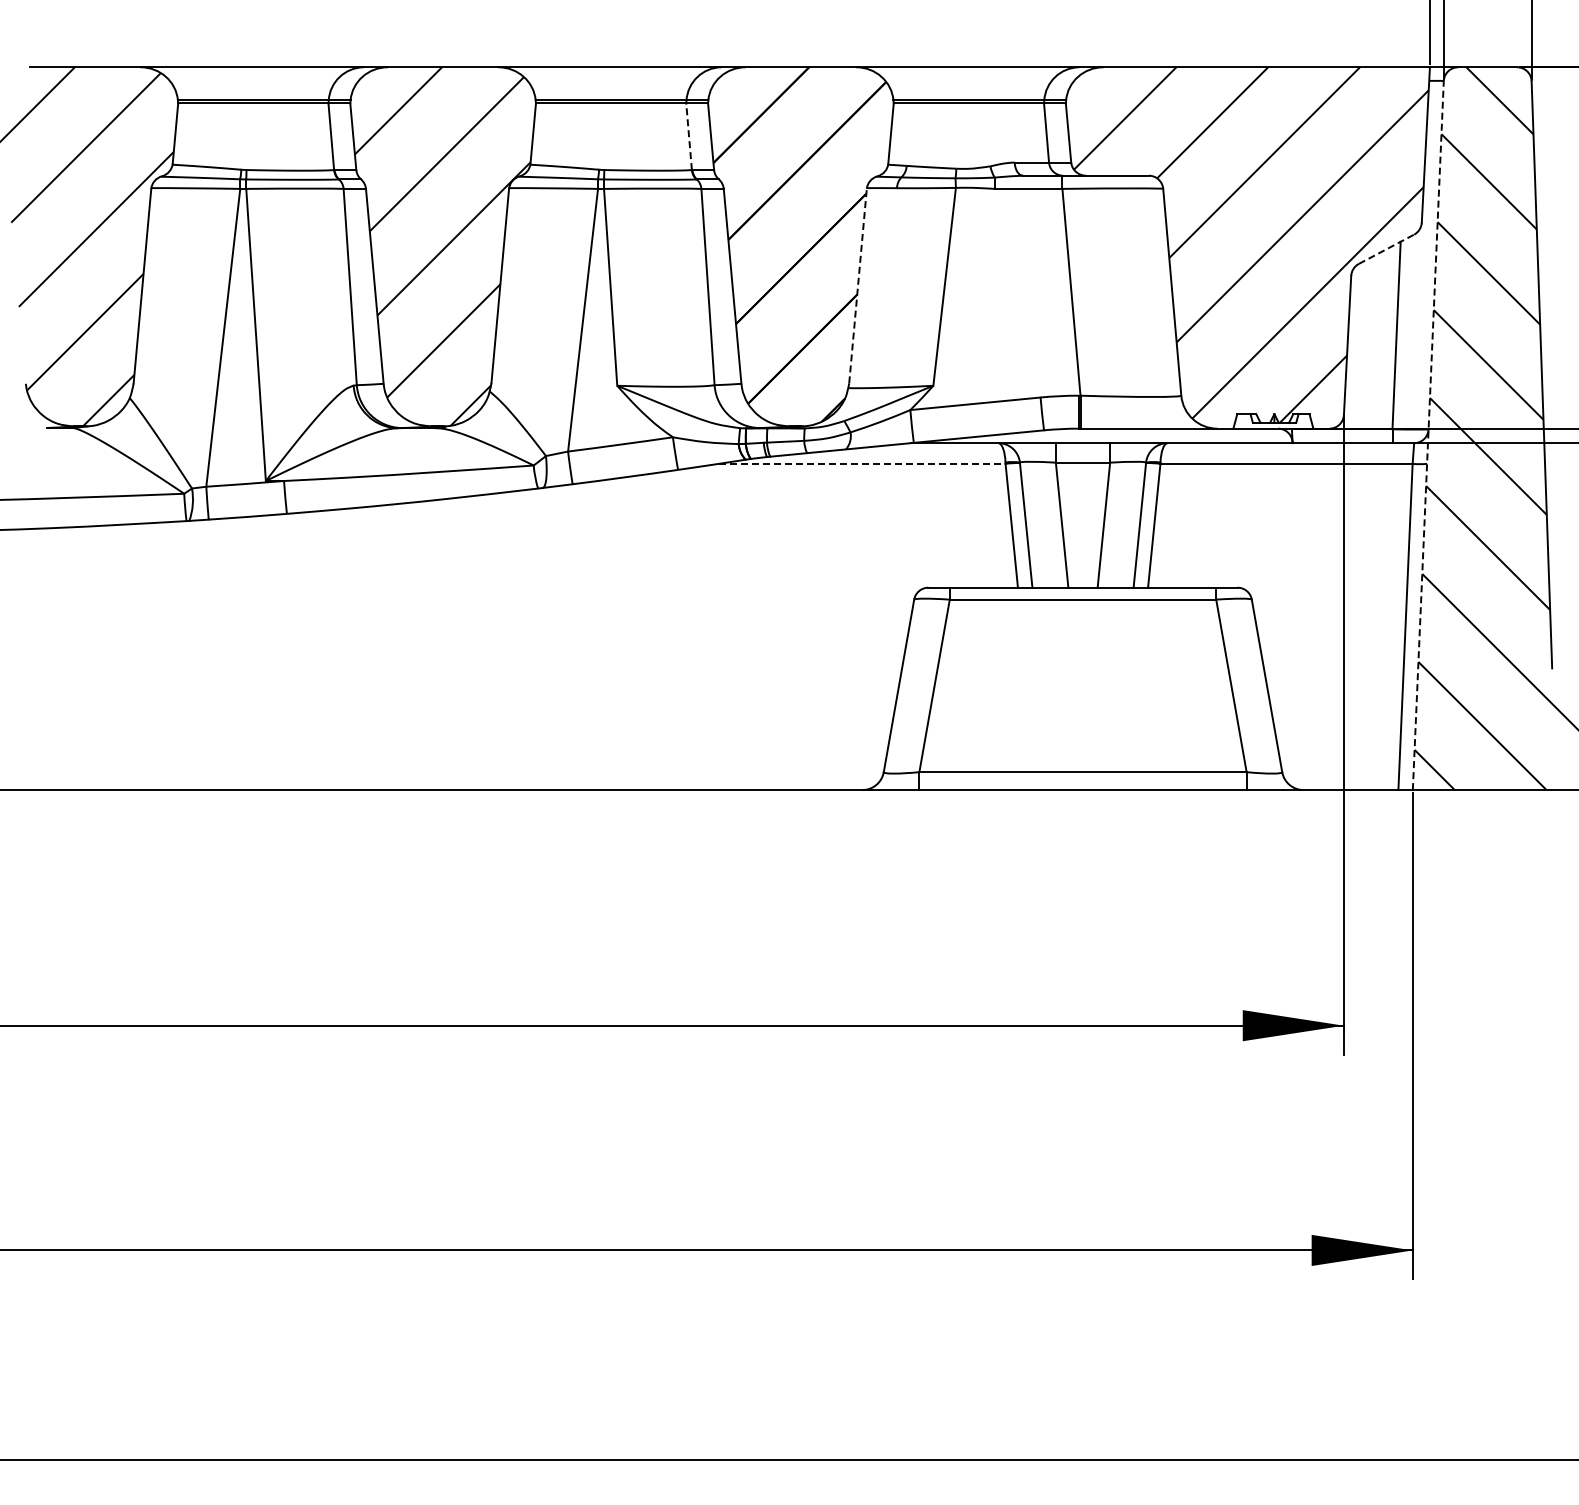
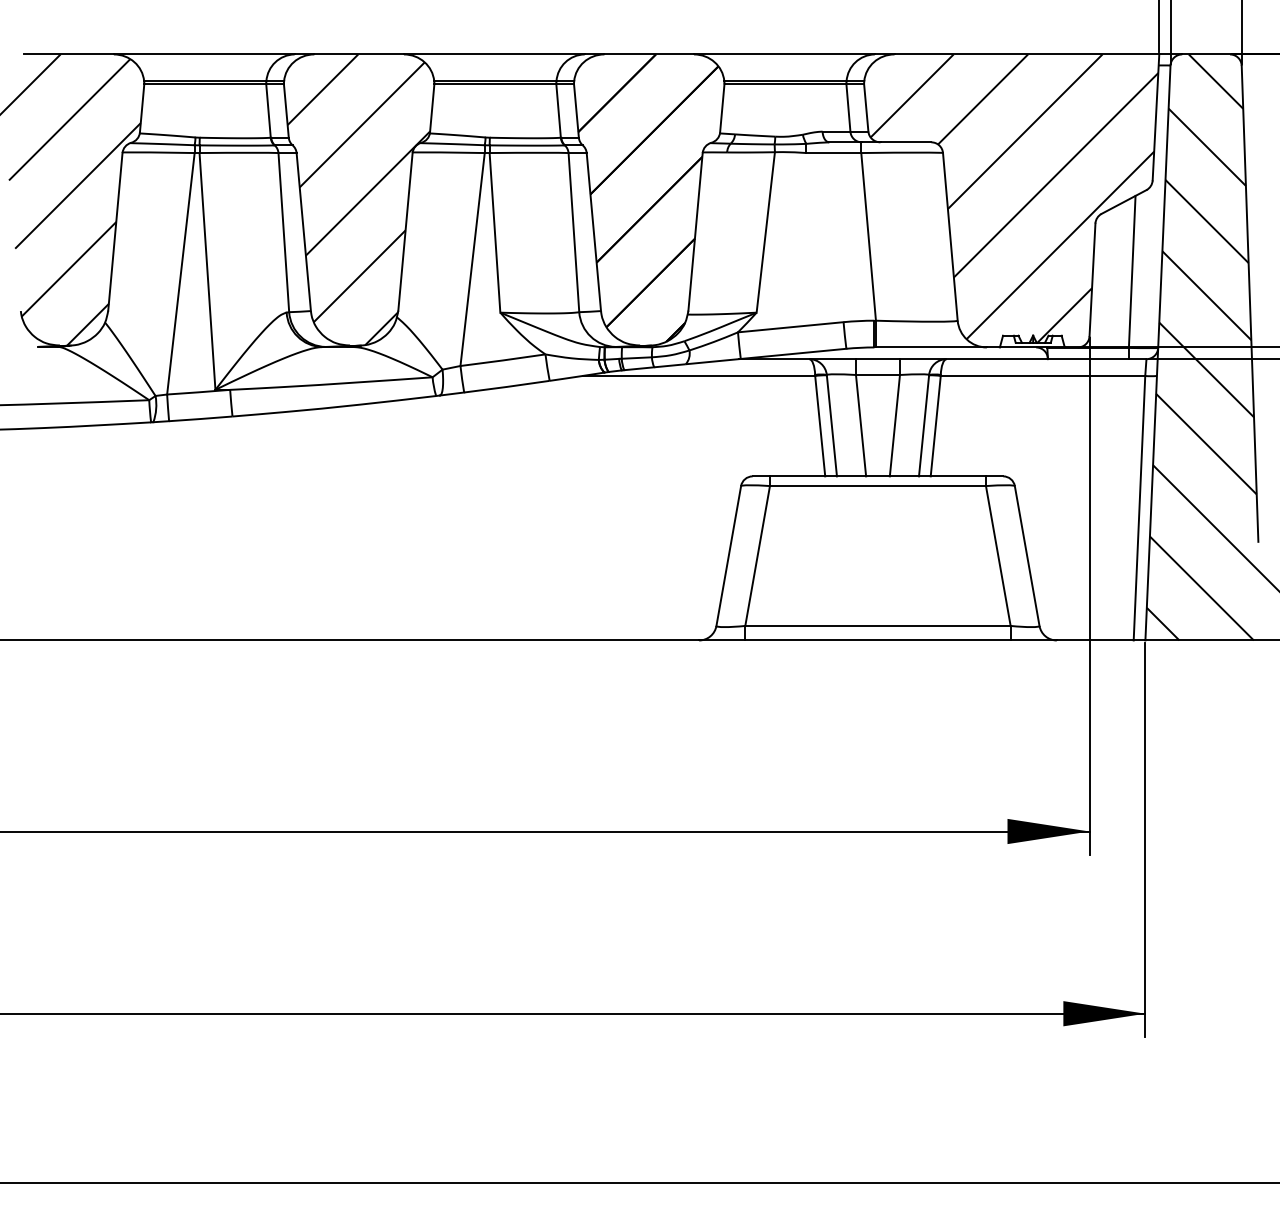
line: (689, 136) -> (558, 110), dashed -> solid
line: (1386, 249) -> (1124, 202), dashed -> solid
line: (858, 286) -> (695, 232), dashed -> solid
line: (1428, 435) -> (1158, 352), dashed -> solid
line: (862, 463) -> (699, 375), dashed -> solid

